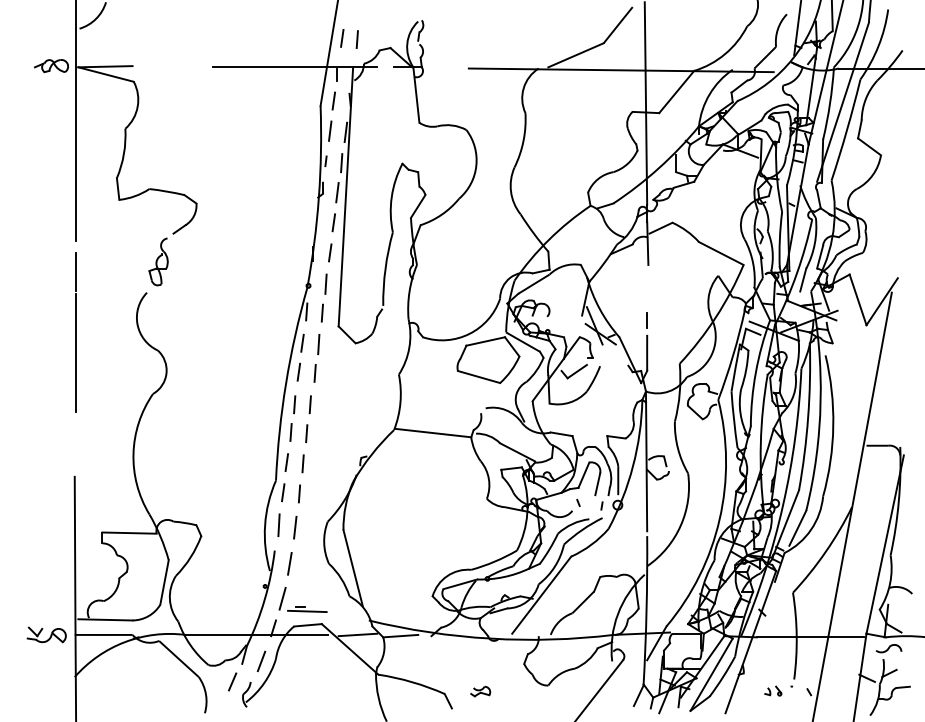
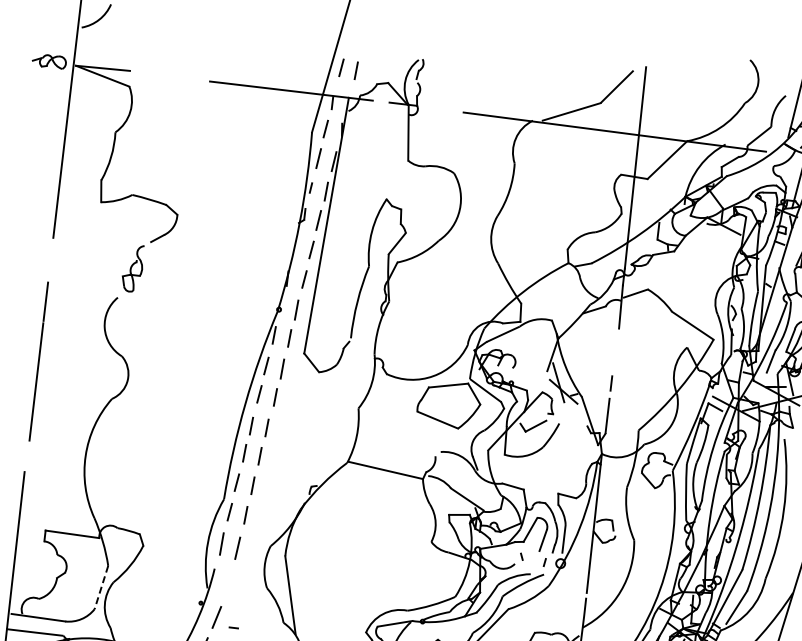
line: (75, 332) -> (38, 361), moved
line: (289, 563) -> (227, 583), removed
line: (164, 582) -> (101, 587), solid -> dashed
line: (307, 611) -> (240, 632), removed

